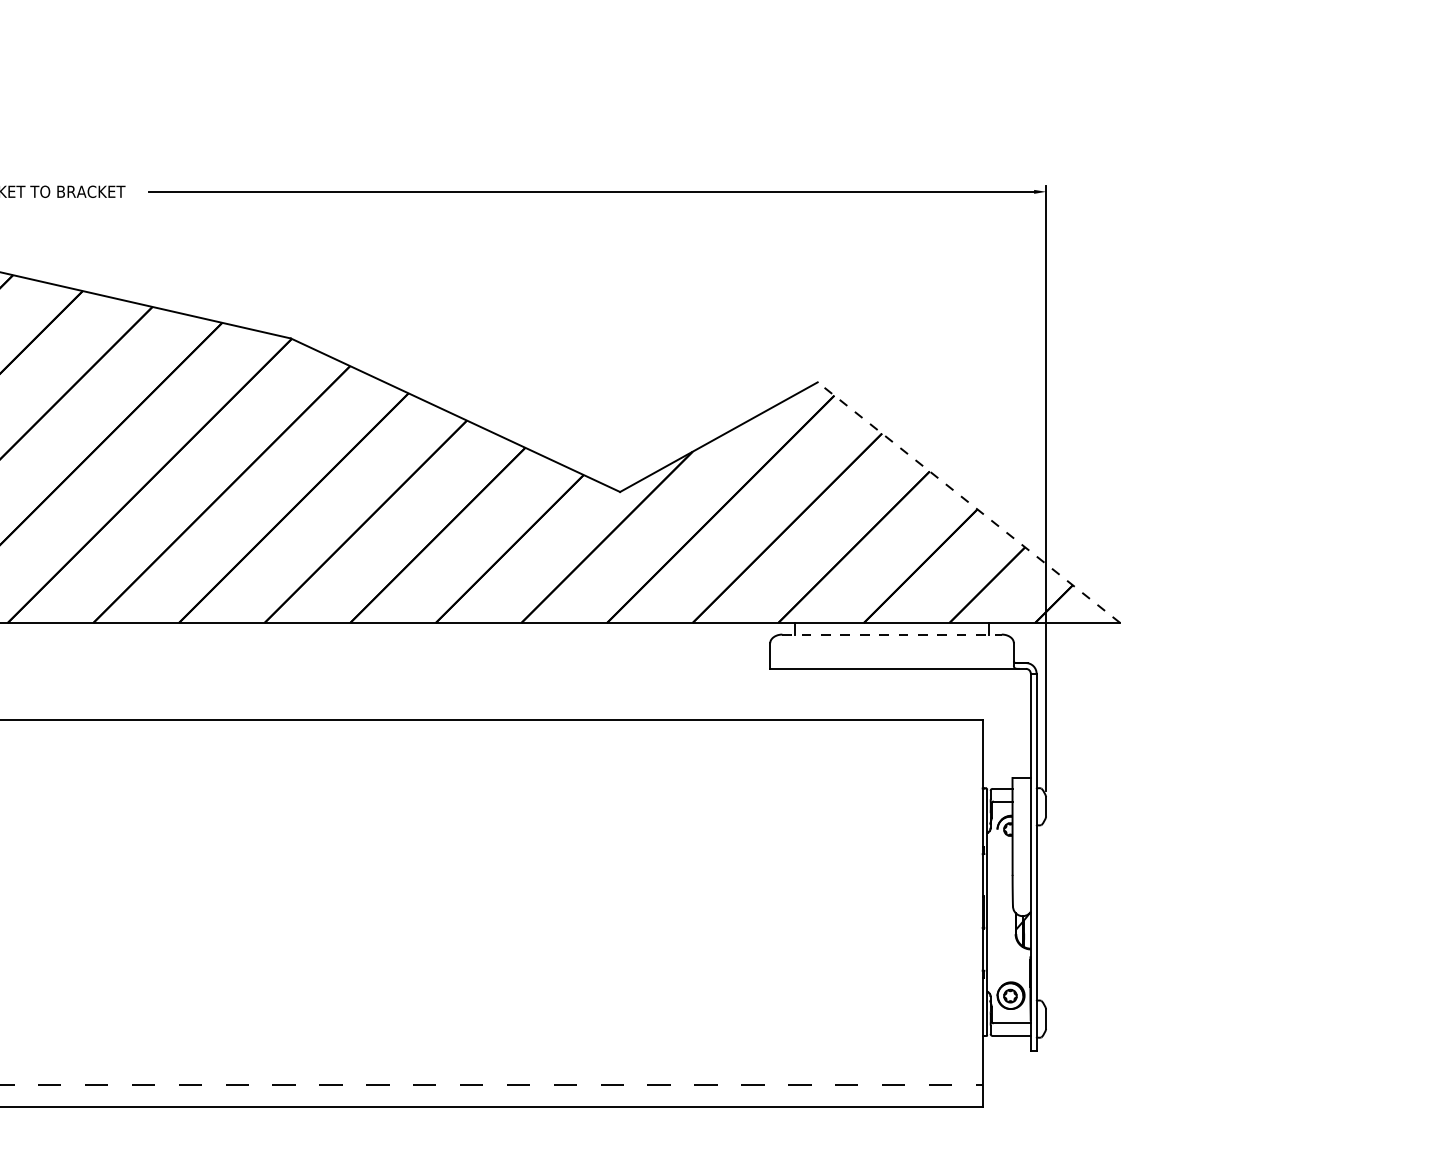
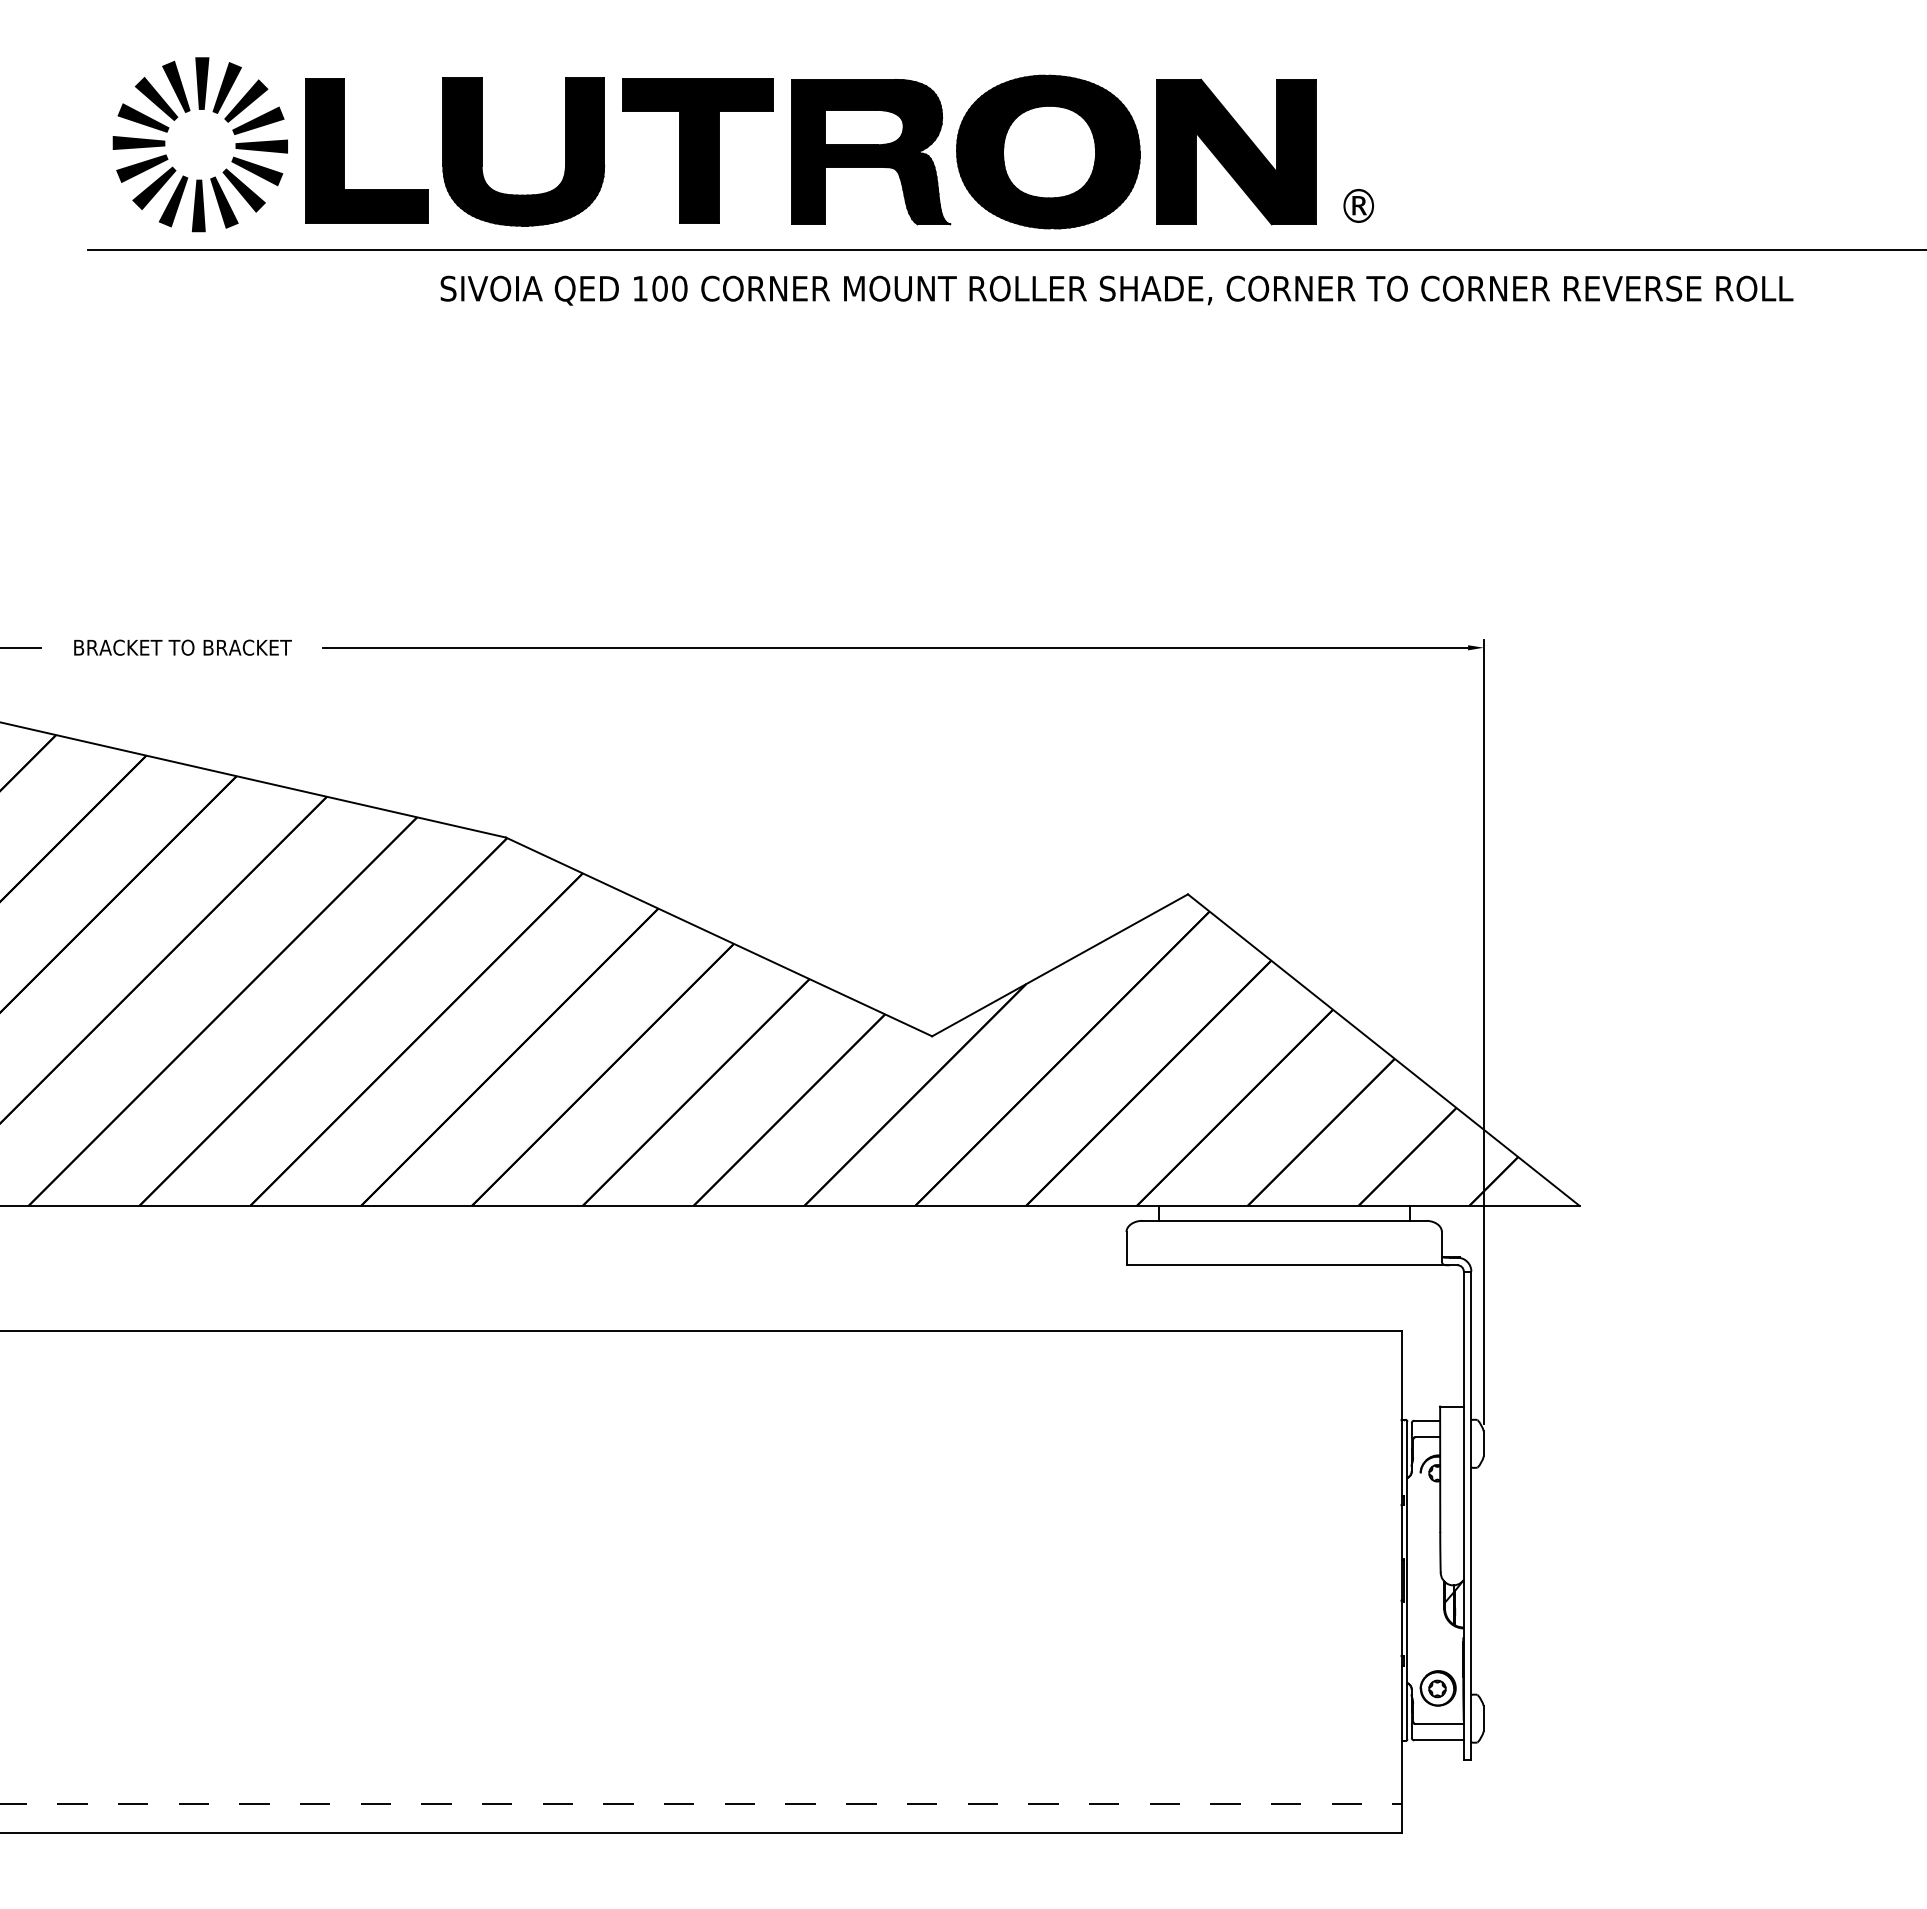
line: (968, 502) -> (1383, 1049), dashed -> solid
line: (892, 634) -> (1284, 1220), dashed -> solid

